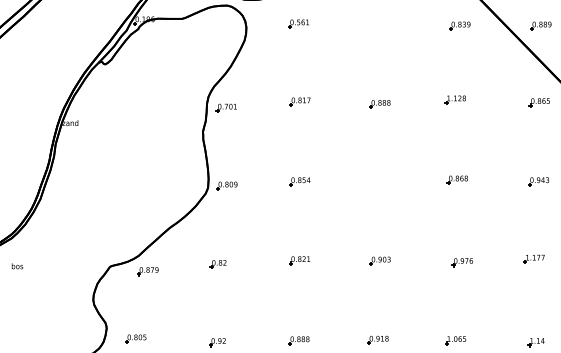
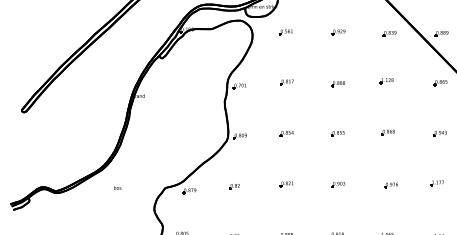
part: (380, 24) -> (338, 32), added
part: (378, 181) -> (337, 133), added
text: (17, 265) -> (117, 187), moved

